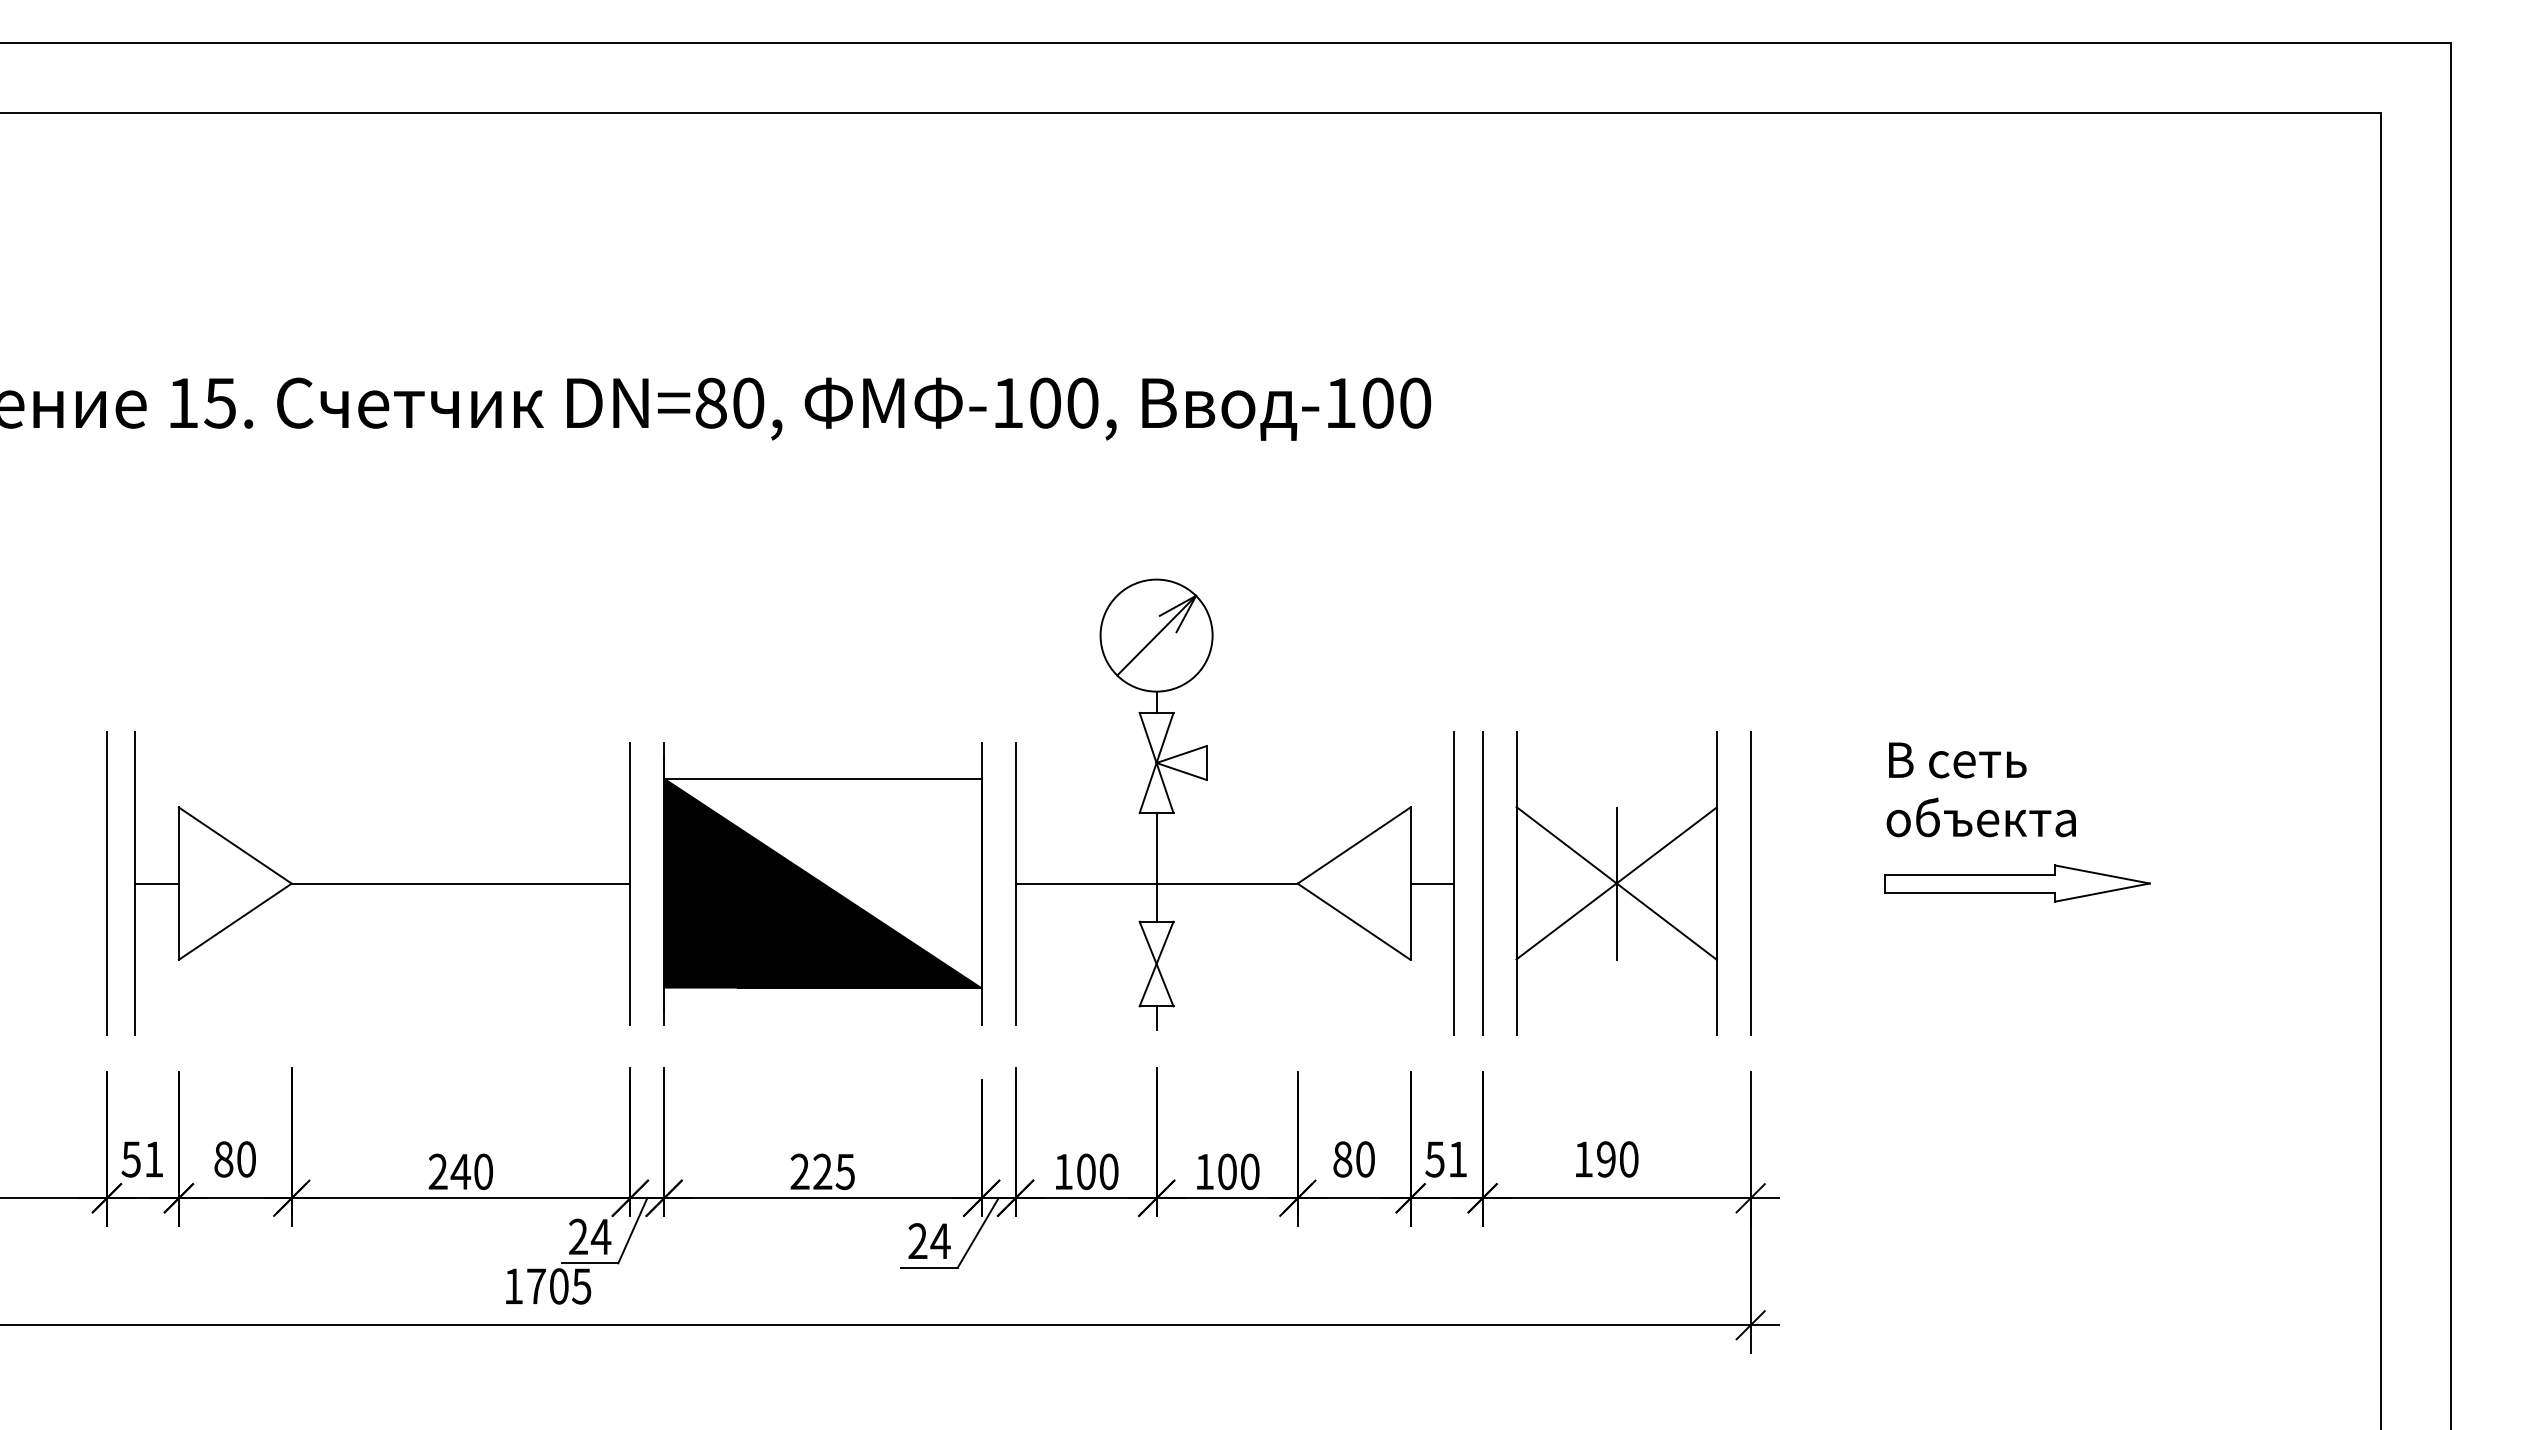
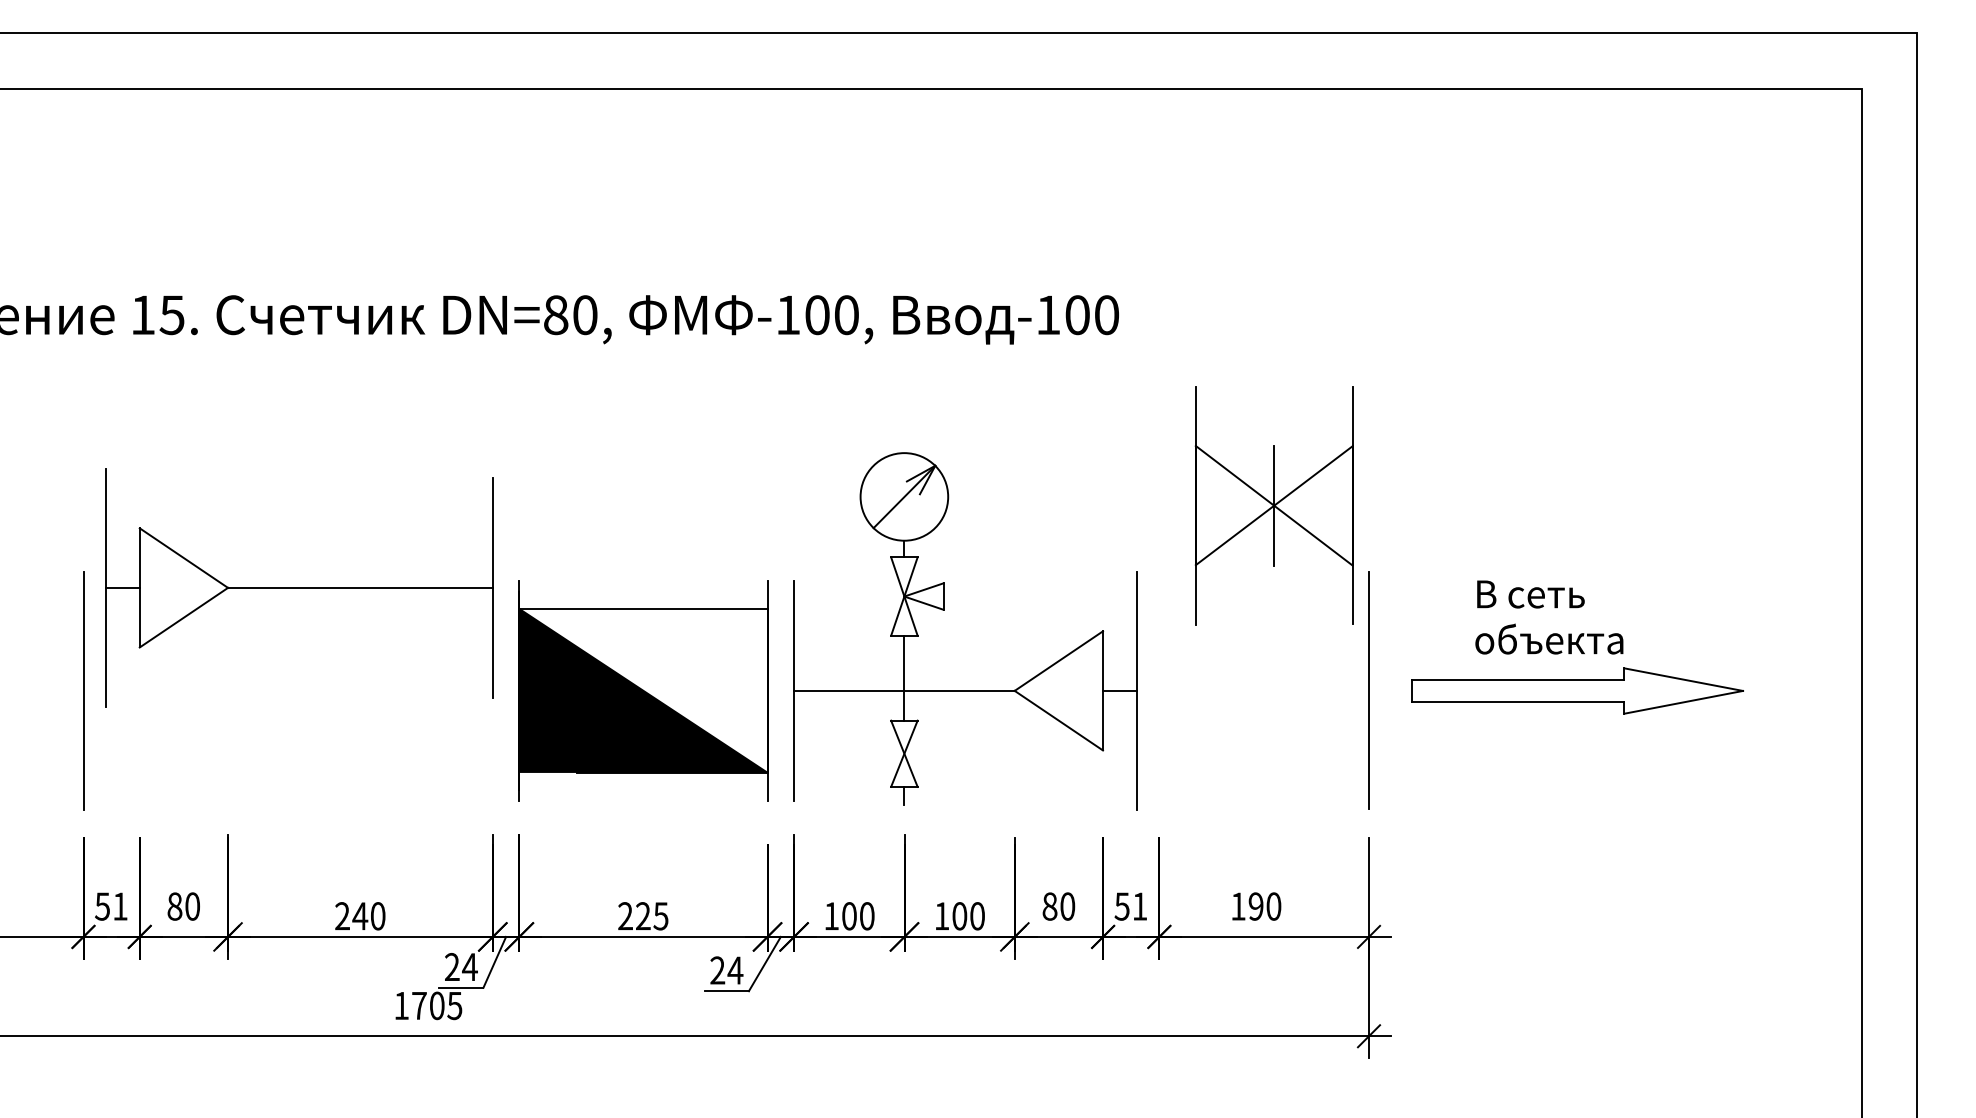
part: (383, 883) -> (299, 587), moved
line: (1481, 883) -> (1158, 690), removed
part: (1615, 883) -> (1273, 505), moved
part: (2017, 883) -> (1577, 690), size x1.6

